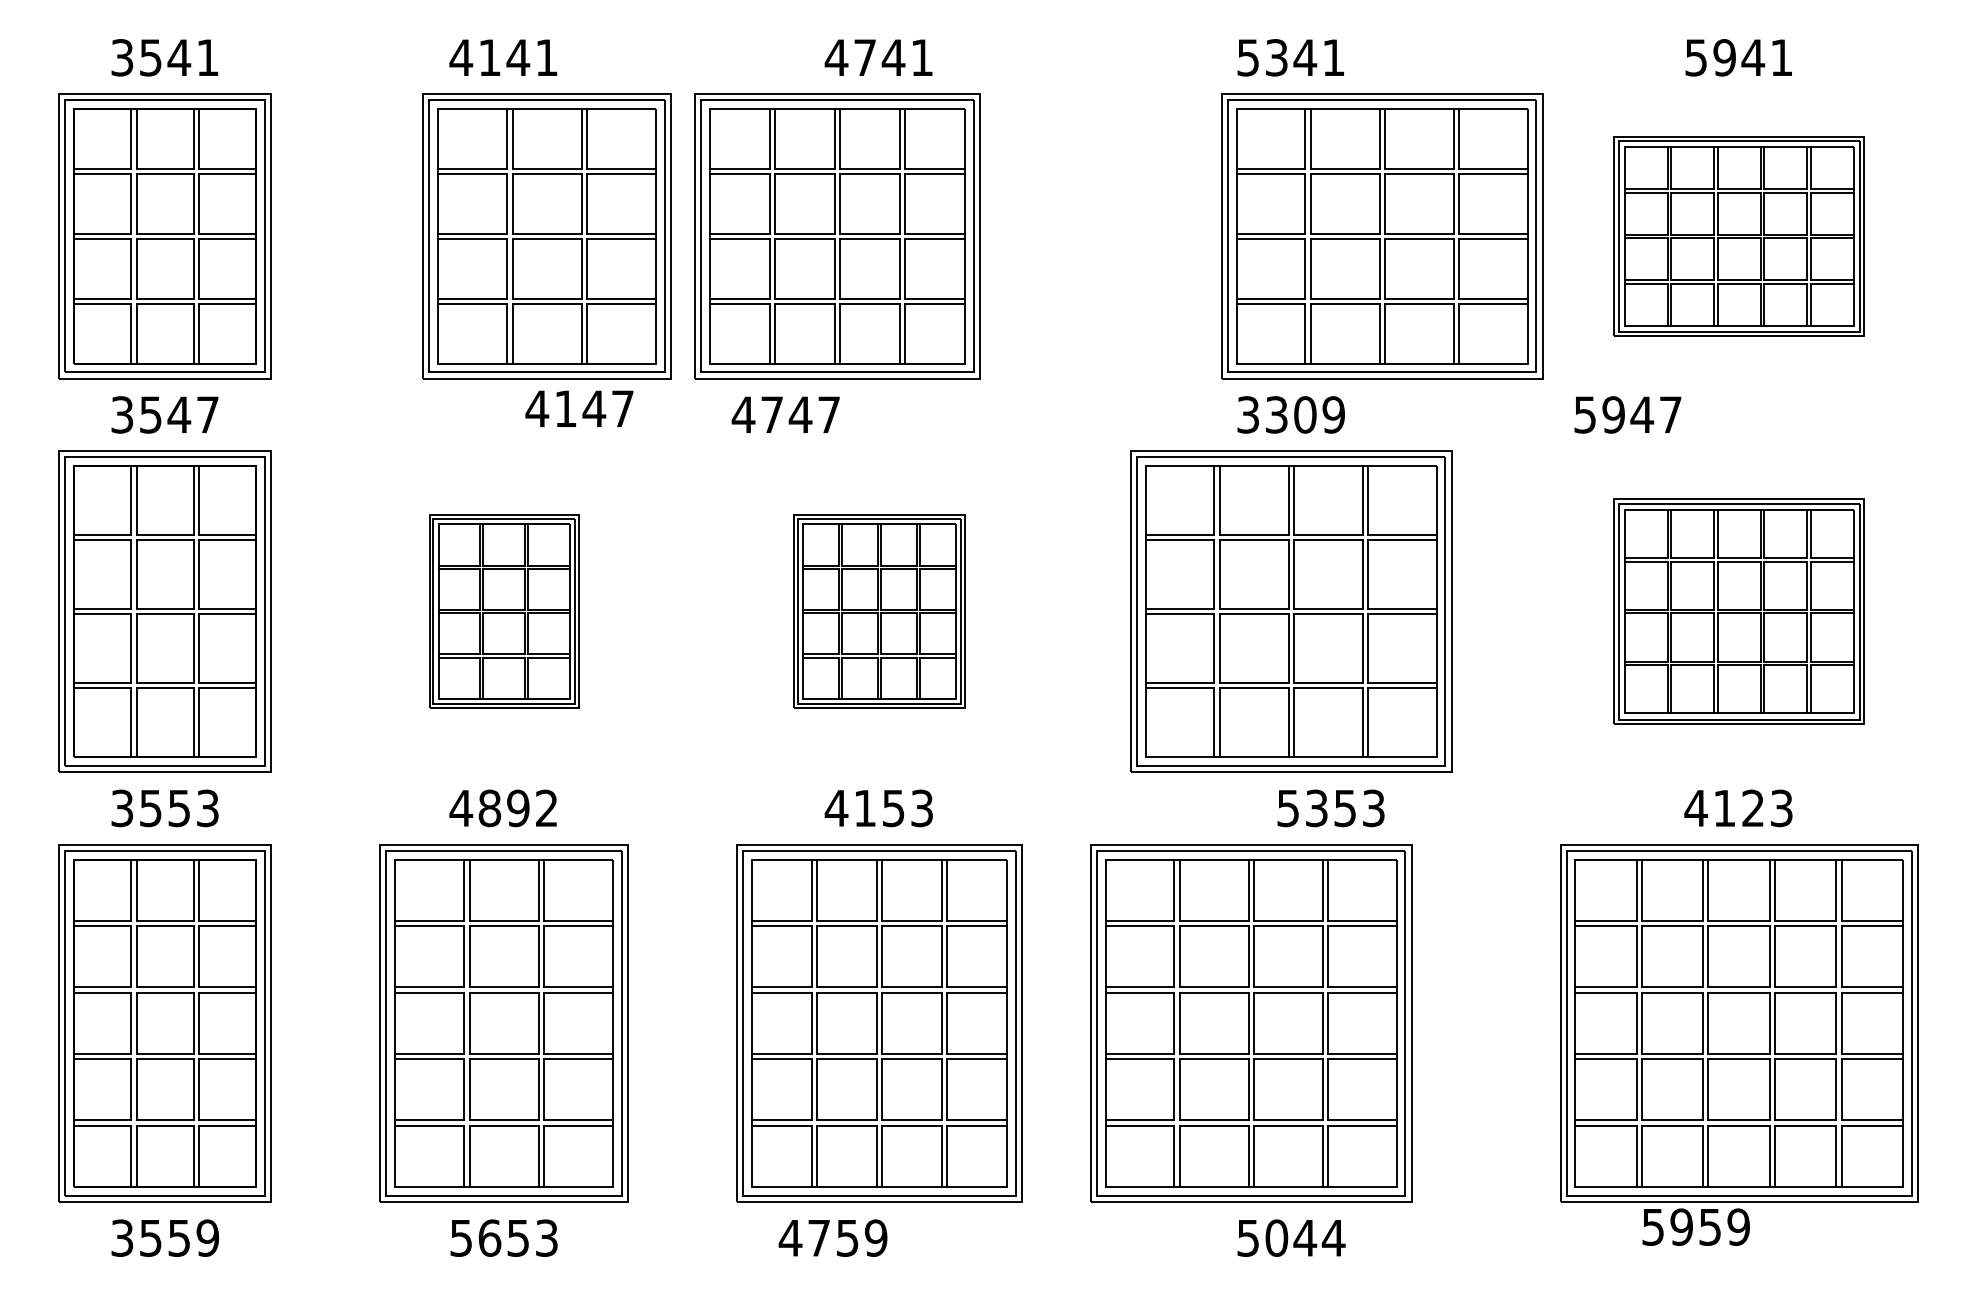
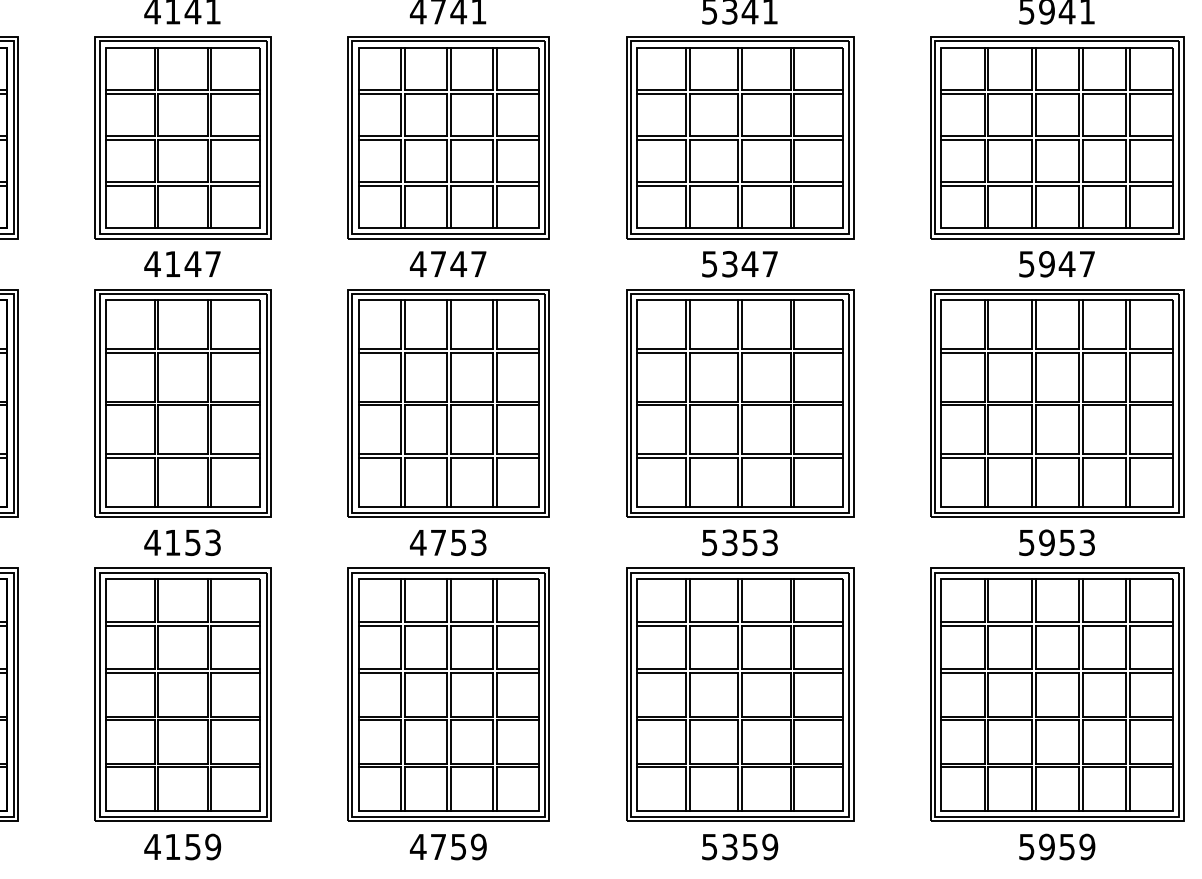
part: (546, 236) -> (182, 137), moved
part: (837, 236) -> (448, 137), moved
part: (1382, 236) -> (740, 137), moved
part: (1739, 236) -> (1057, 137), size x1.43
text: (579, 408) -> (182, 263), moved
text: (785, 414) -> (447, 263), moved
text: (1291, 414) -> (740, 263), 3309 -> 5347
text: (1627, 414) -> (1056, 263), moved
part: (503, 611) -> (182, 403), size x1.67
part: (879, 611) -> (448, 403), size x1.67
part: (1739, 611) -> (1057, 403), size x1.43
text: (517, 808) -> (192, 542), 4892 -> 4153
text: (864, 808) -> (438, 542), 4153 -> 4753
text: (1330, 808) -> (739, 542), moved
text: (1723, 808) -> (1046, 542), 4123 -> 5953
part: (1251, 1023) -> (740, 695), moved
text: (1695, 1226) -> (1056, 846), moved
text: (503, 1237) -> (182, 846), 5653 -> 4159
text: (832, 1237) -> (447, 846), moved
text: (1305, 1237) -> (750, 846), 5044 -> 5359

